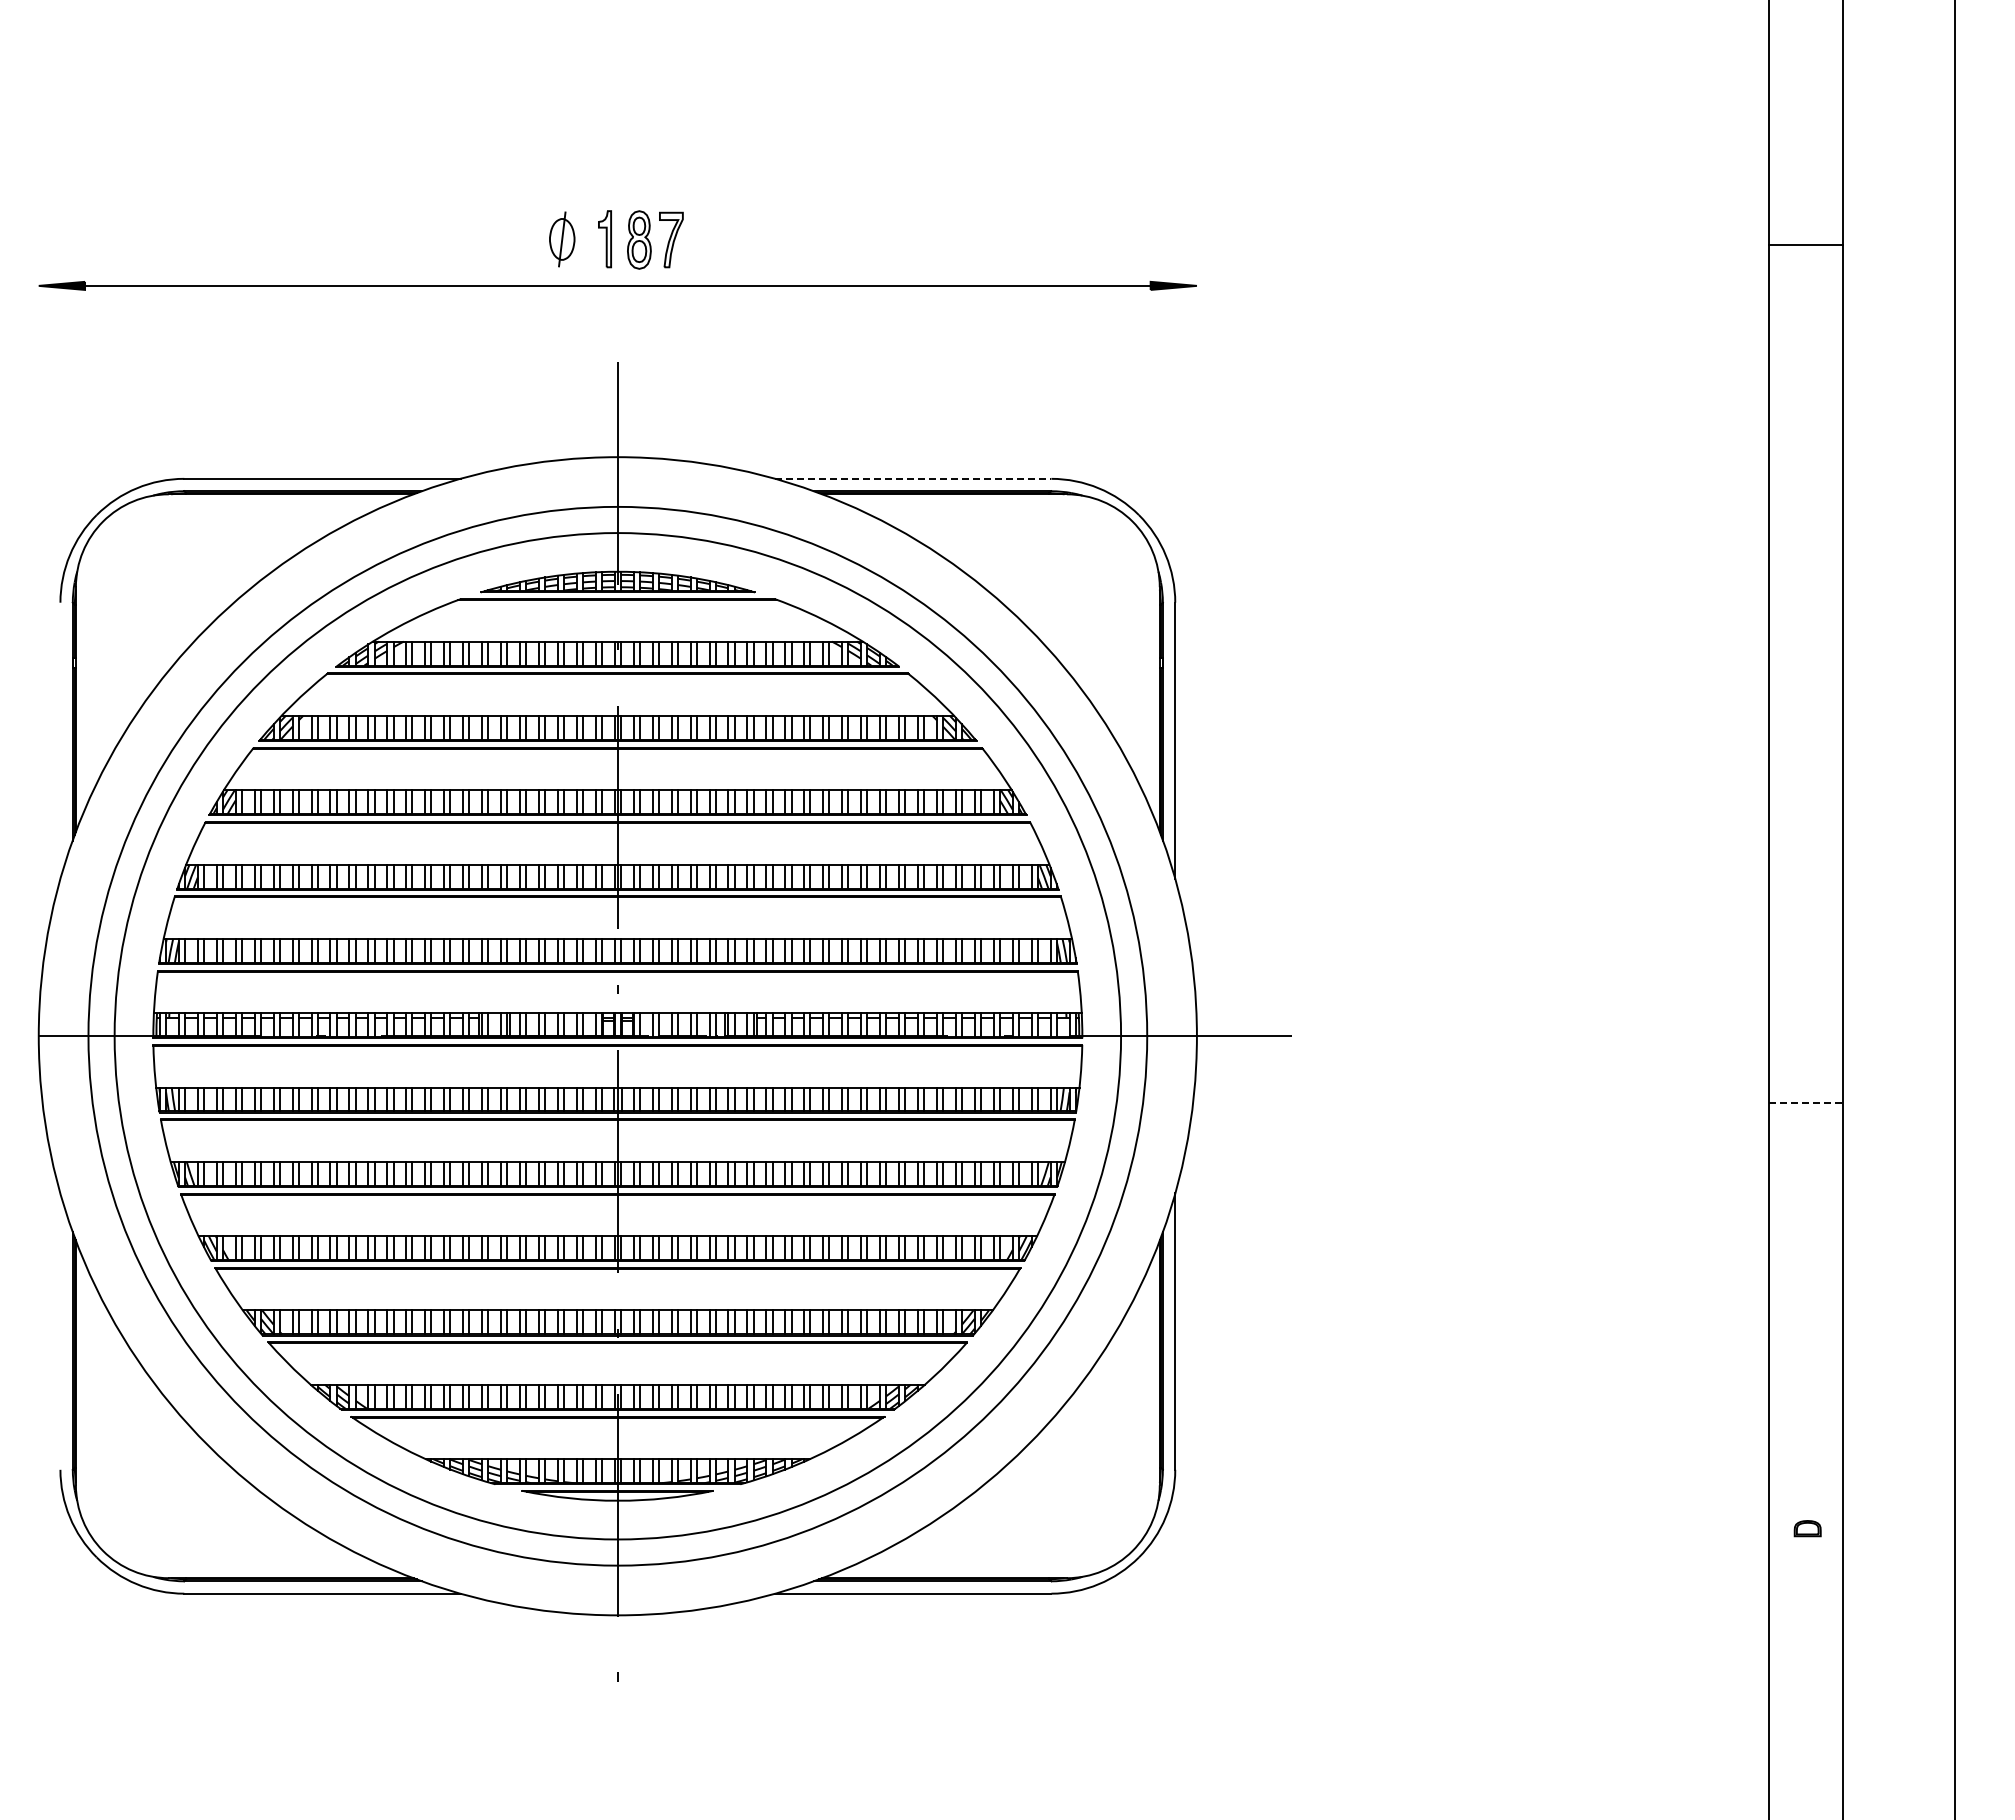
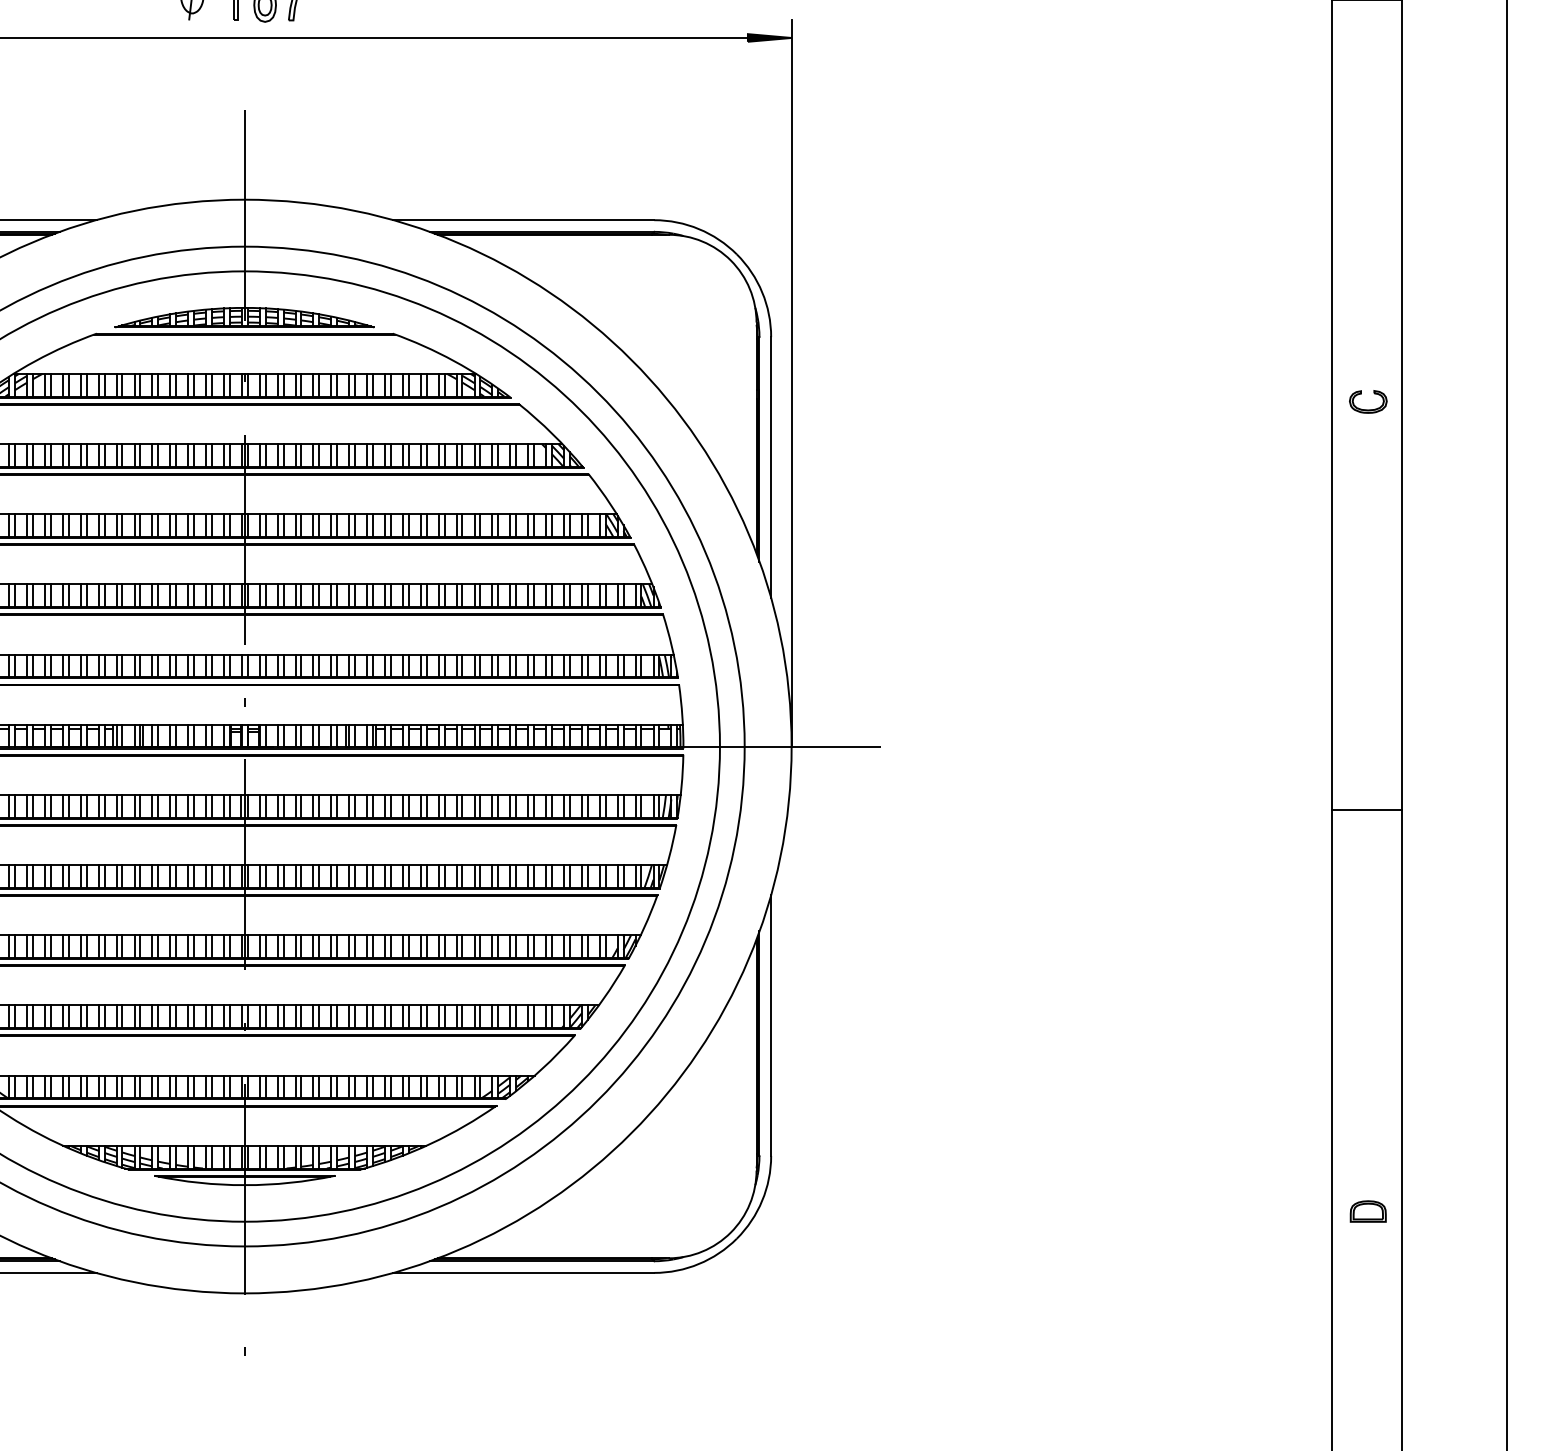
line: (913, 478) -> (523, 219), dashed -> solid
line: (1196, 651) -> (791, 383), added
part: (1807, 679) -> (1368, 409), added
line: (1806, 1103) -> (1367, 810), dashed -> solid
part: (1807, 1528) -> (1368, 1211), size x1.43

